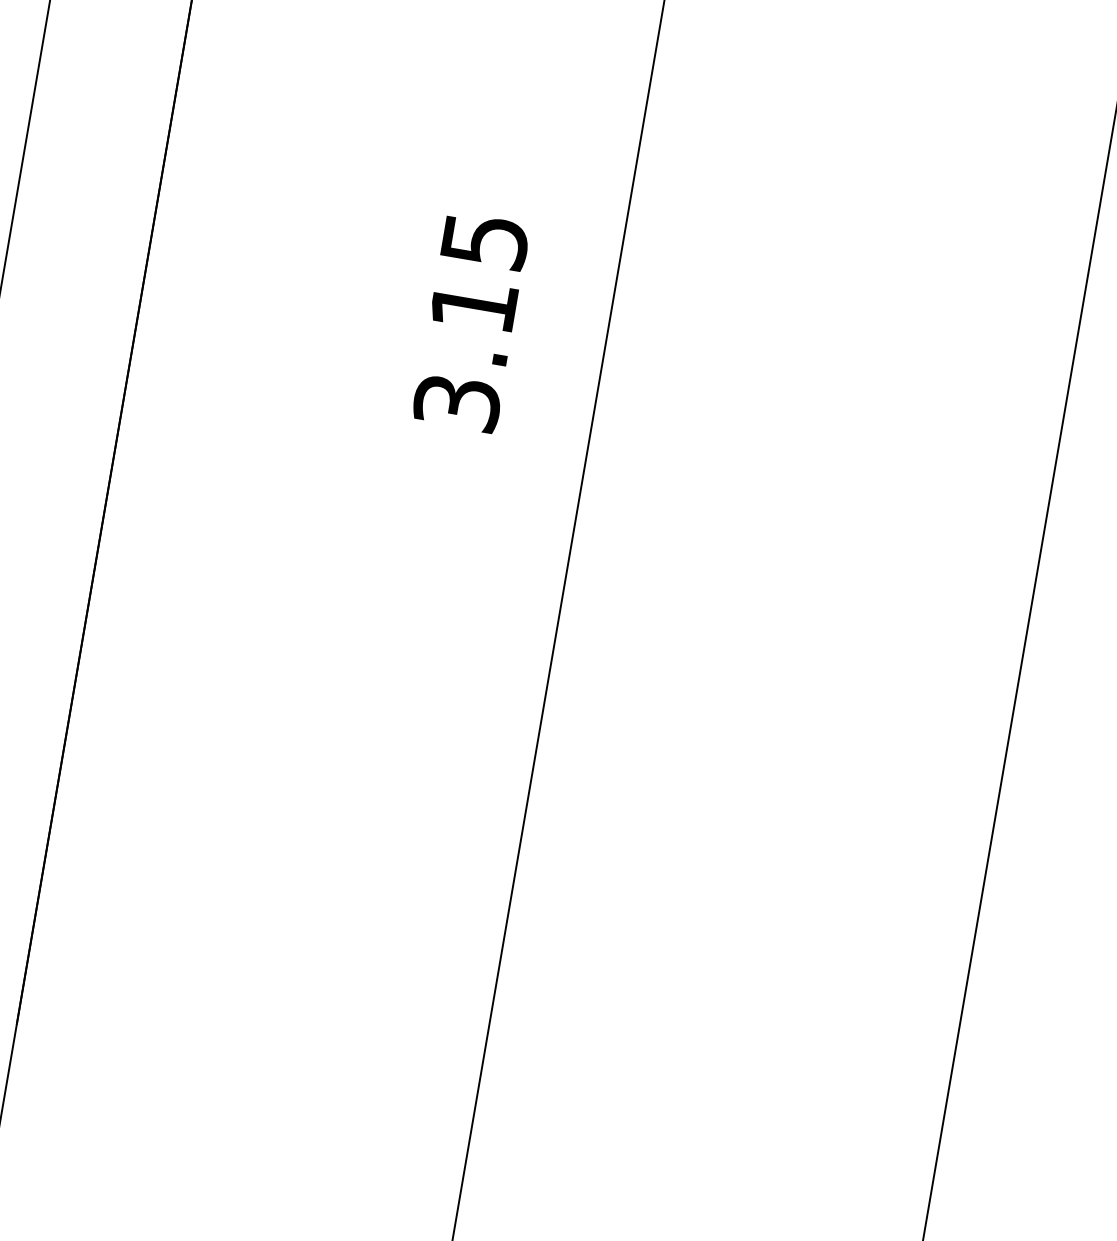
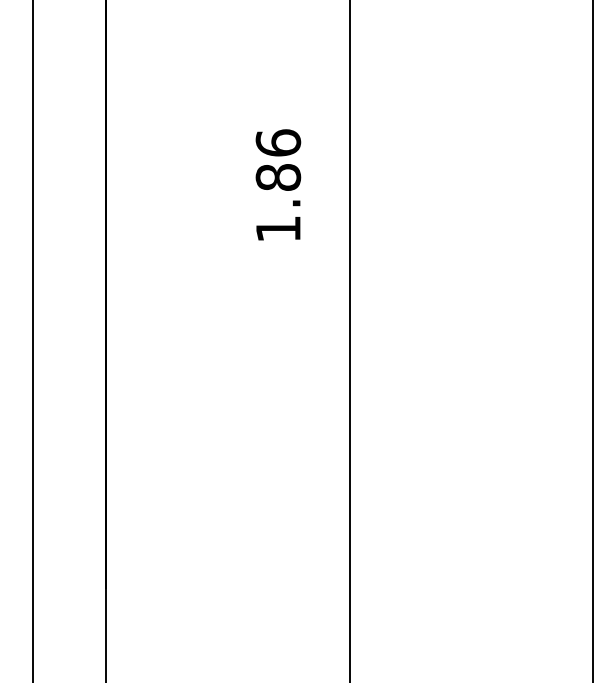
text: (471, 320) -> (278, 185), 3.15 -> 1.86

